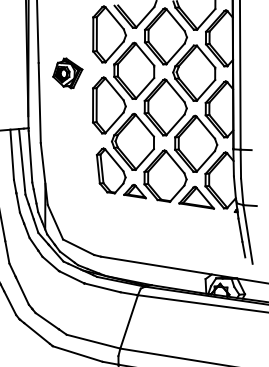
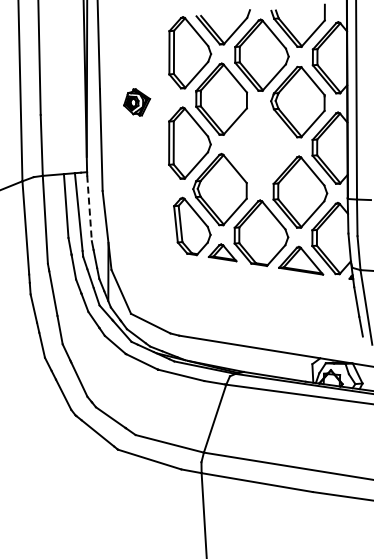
part: (67, 73) -> (136, 102), size x0.7
part: (165, 107) -> (261, 145), removed
line: (30, 156) -> (89, 208), solid -> dashed

